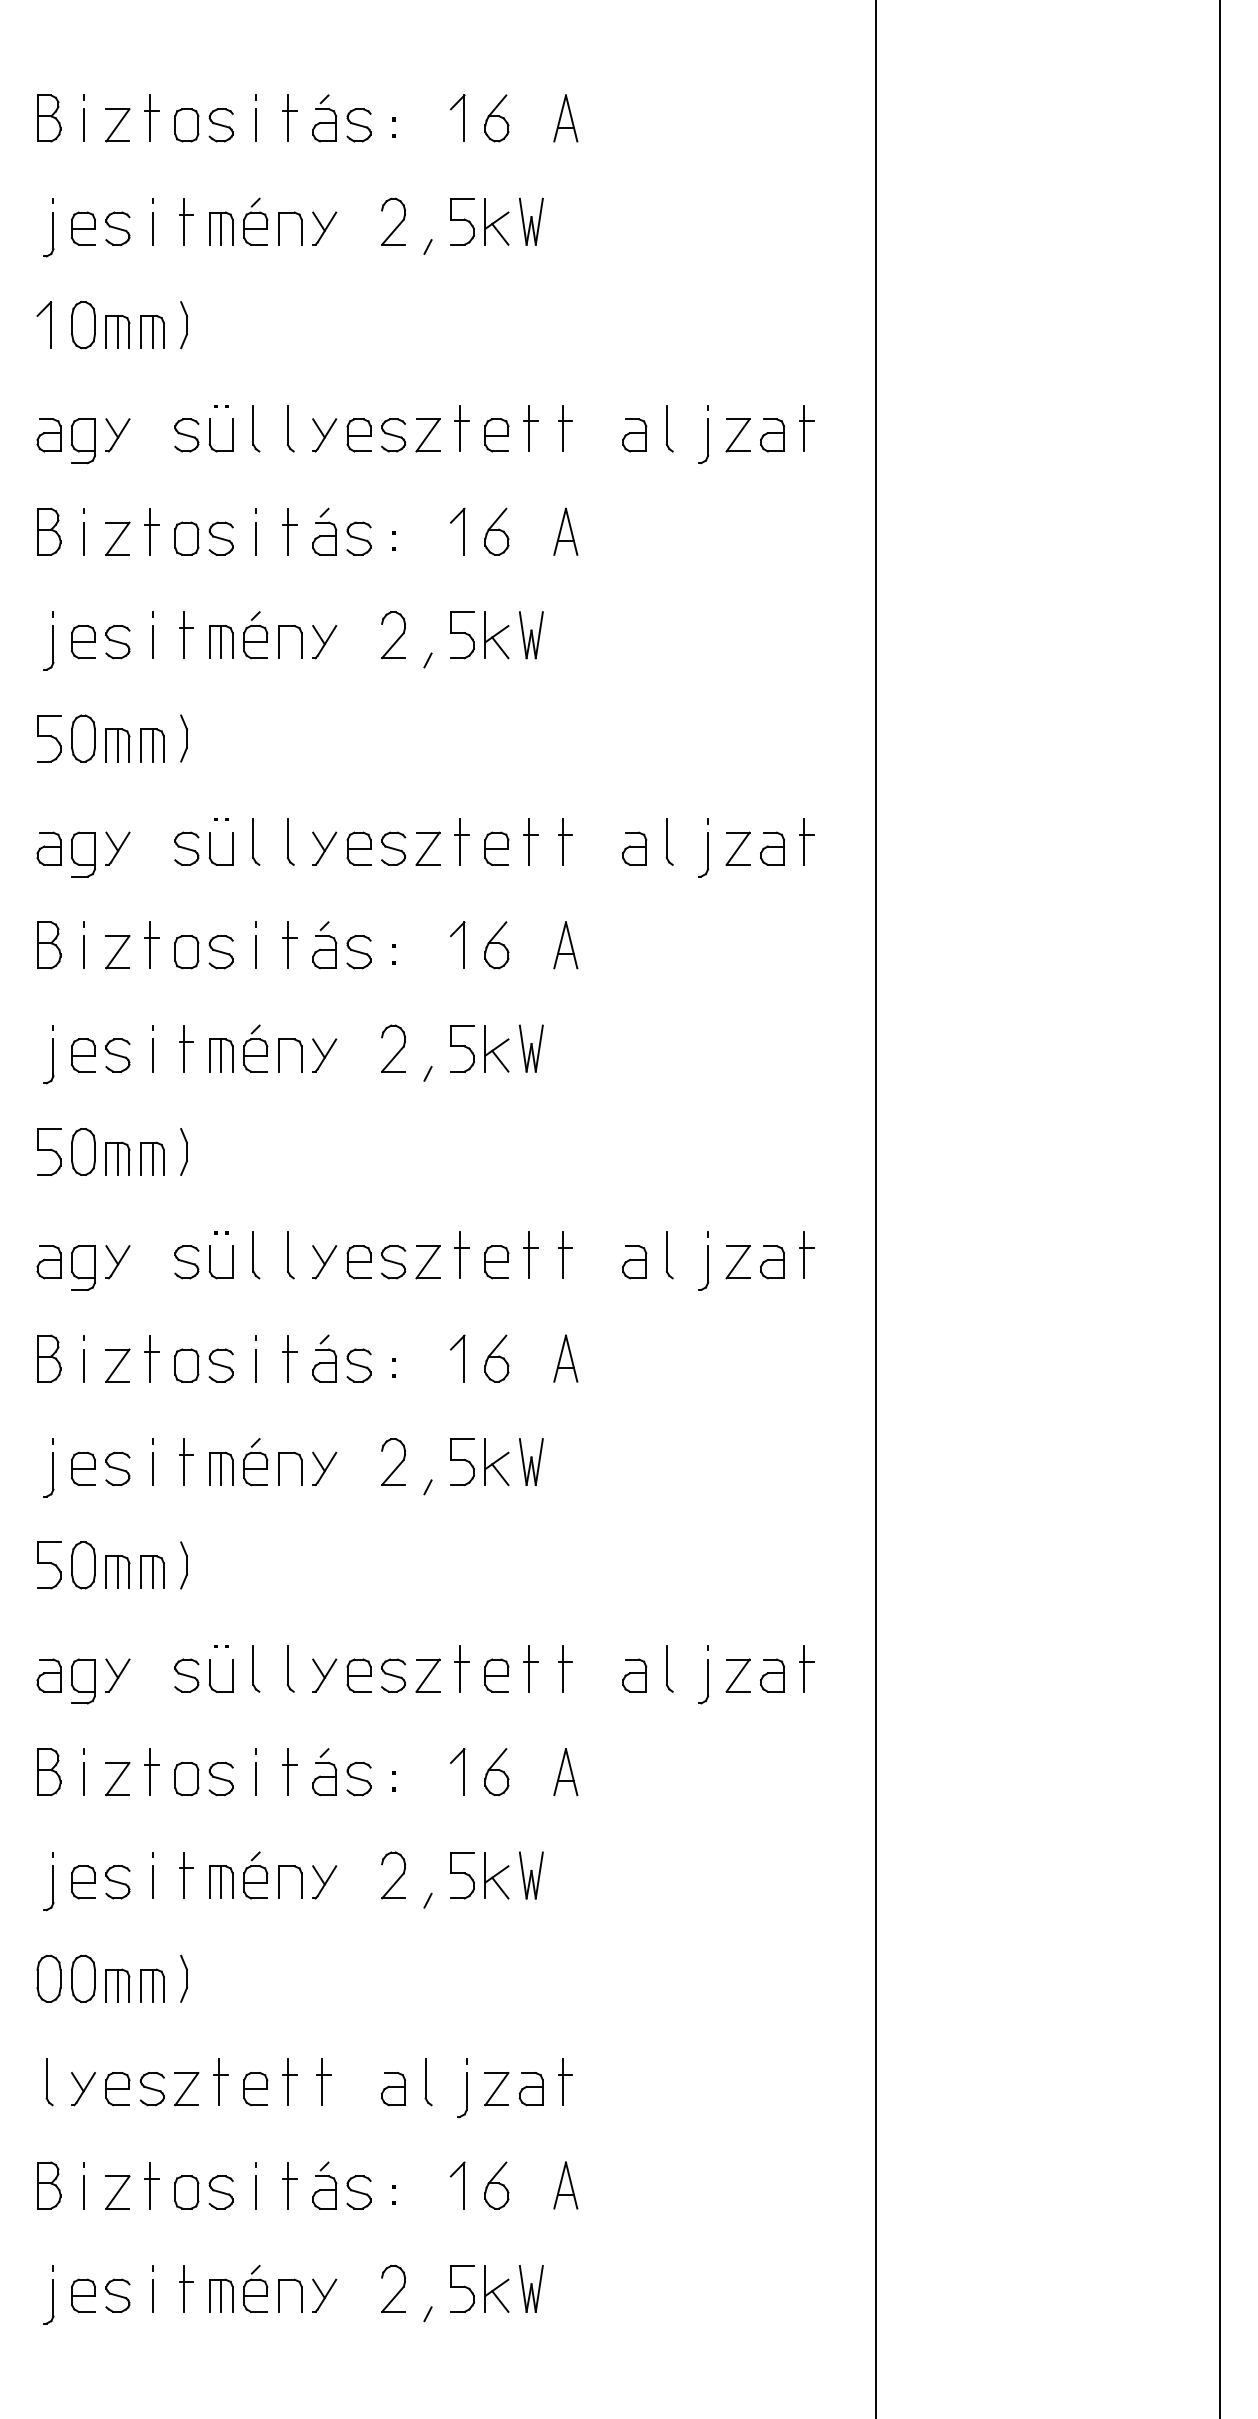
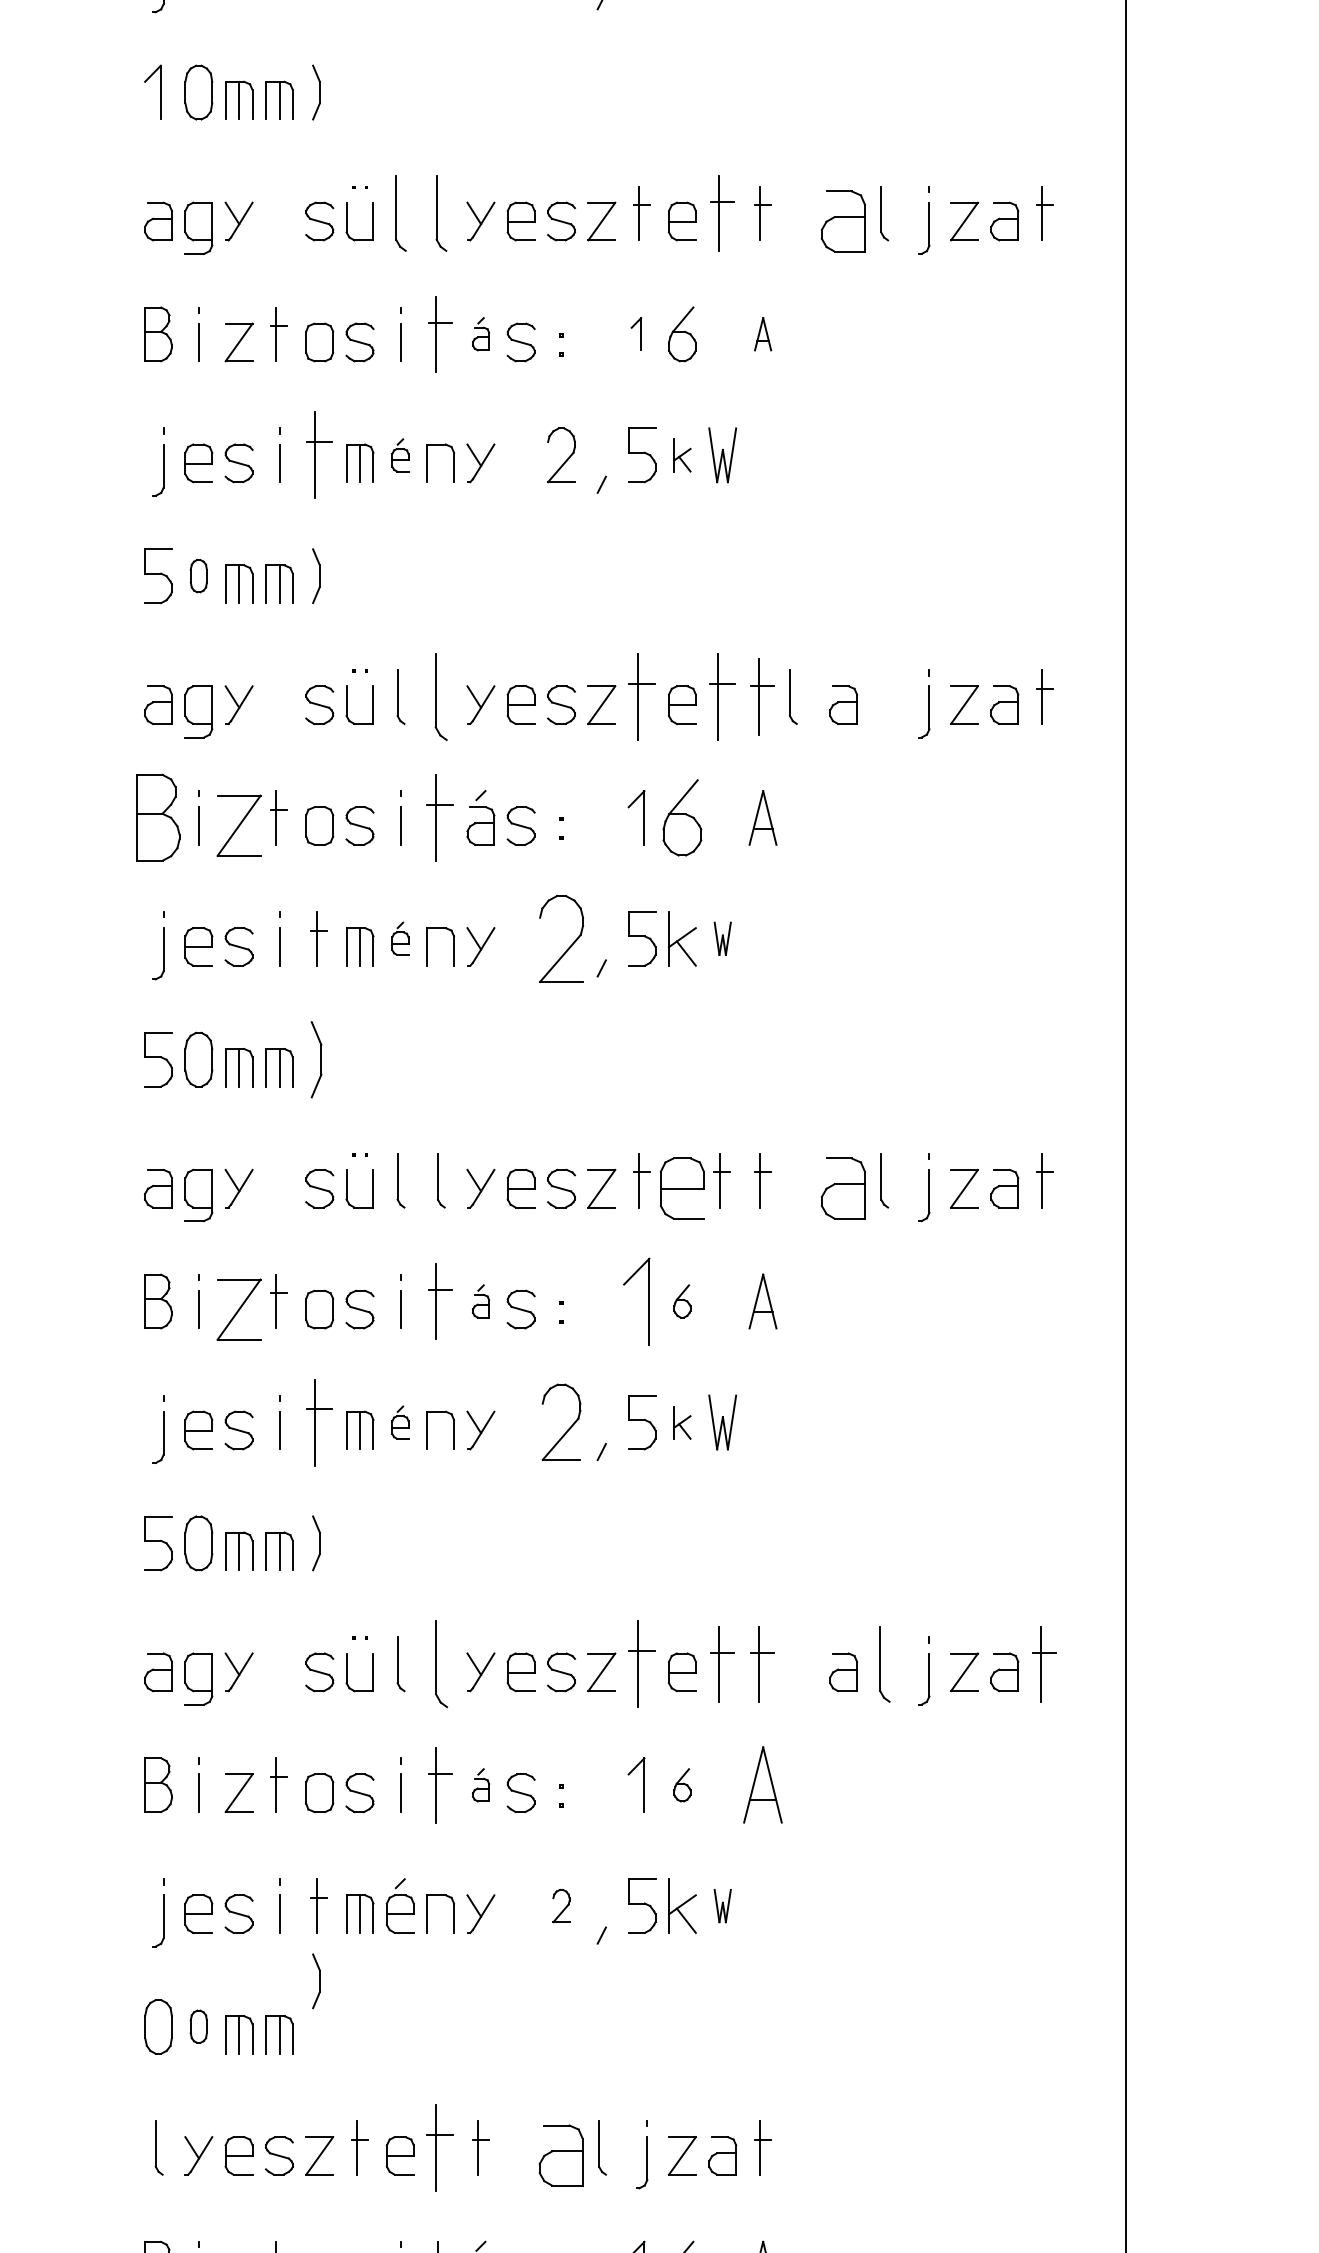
part: (256, 428) -> (401, 213), size x1.4
part: (290, 428) -> (440, 213), size x1.4
part: (530, 428) -> (721, 213), size x1.4
part: (634, 435) -> (843, 221), size x1.6
part: (289, 531) -> (439, 333), size x1.4
part: (324, 531) -> (480, 333), size x0.6
part: (457, 531) -> (636, 333), size x0.6
part: (565, 531) -> (762, 333), size x0.6
part: (186, 634) -> (319, 454), size x1.6
part: (255, 635) -> (400, 455), size x0.6
part: (496, 635) -> (681, 455), size x0.6
part: (83, 738) -> (198, 576), size x0.6
part: (290, 841) -> (440, 696), size x1.6
part: (461, 841) -> (640, 696), size x1.6
part: (530, 841) -> (721, 696), size x1.6
part: (565, 841) -> (762, 696), size x1.4
part: (669, 841) -> (793, 696), moved
part: (289, 944) -> (439, 817), size x1.6
part: (49, 945) -> (159, 818), size x1.6
part: (496, 945) -> (681, 818), size x1.4
part: (117, 952) -> (238, 826), size x1.6
part: (255, 1048) -> (400, 938), size x0.6
part: (393, 1048) -> (561, 938), size x1.6
part: (531, 1048) -> (722, 938), size x0.6
part: (183, 1151) -> (315, 1059), size x1.4
part: (496, 1262) -> (681, 1189), size x1.6
part: (634, 1262) -> (843, 1189), size x1.6
part: (289, 1358) -> (439, 1301), size x1.4
part: (324, 1358) -> (480, 1301), size x0.6
part: (457, 1358) -> (636, 1301), size x1.6
part: (496, 1358) -> (681, 1301), size x0.6
part: (117, 1365) -> (238, 1309), size x1.6
part: (186, 1461) -> (319, 1421), size x1.6
part: (255, 1462) -> (400, 1422), size x0.6
part: (393, 1462) -> (561, 1422), size x1.4
part: (496, 1462) -> (681, 1422), size x0.6
part: (290, 1668) -> (440, 1663), size x1.6
part: (461, 1668) -> (640, 1663), size x1.6
part: (530, 1668) -> (721, 1663), size x1.4
part: (565, 1668) -> (762, 1663), size x1.4
part: (669, 1668) -> (884, 1663), size x1.4
part: (806, 1668) -> (1044, 1663), size x1.4
part: (289, 1771) -> (439, 1784), size x1.4
part: (324, 1772) -> (480, 1785), size x0.6
part: (496, 1772) -> (681, 1785), size x0.6
part: (565, 1772) -> (762, 1785), size x1.4
part: (393, 1875) -> (561, 1906), size x0.6
part: (531, 1875) -> (722, 1906), size x0.6
part: (83, 1978) -> (198, 2026), size x0.6
part: (183, 1978) -> (315, 1980), moved
part: (289, 2081) -> (439, 2147), size x1.6
part: (393, 2089) -> (561, 2156), size x1.6

